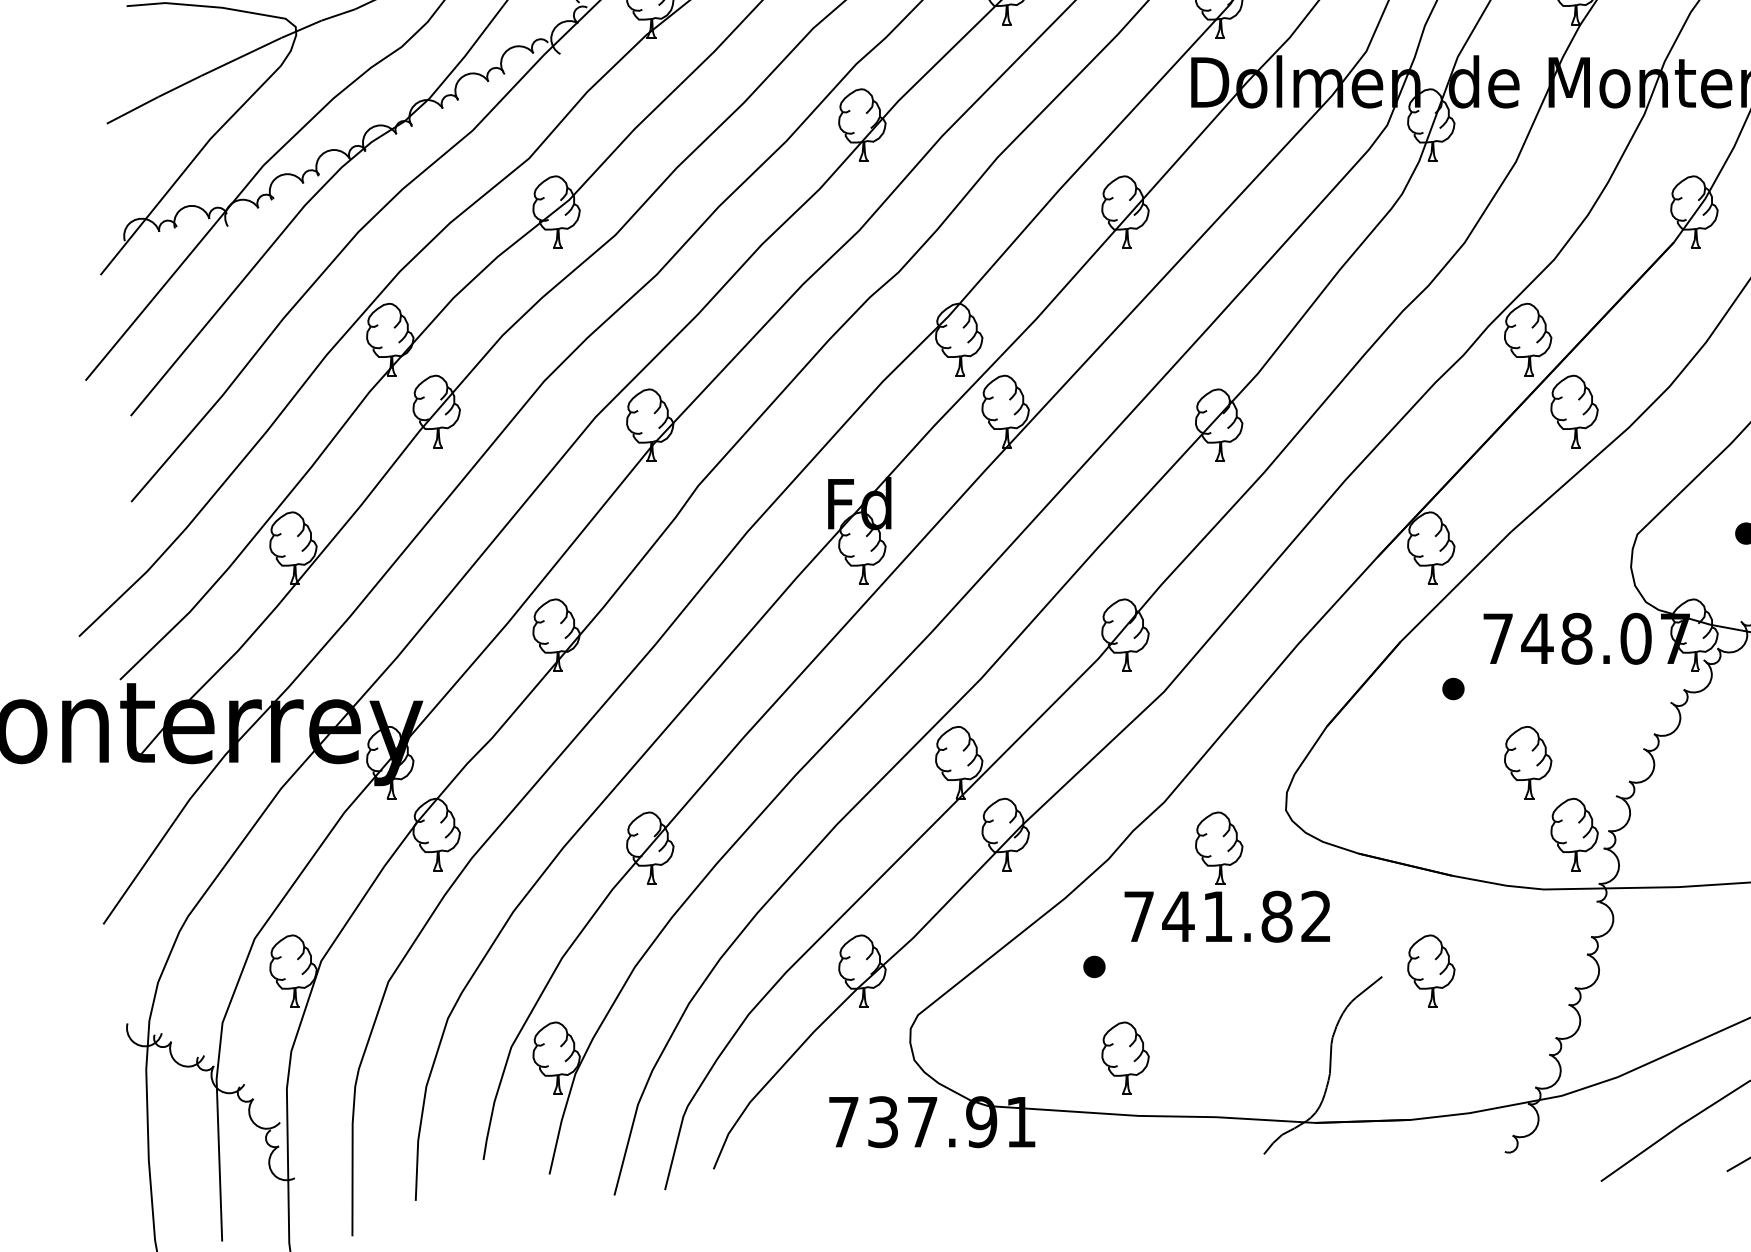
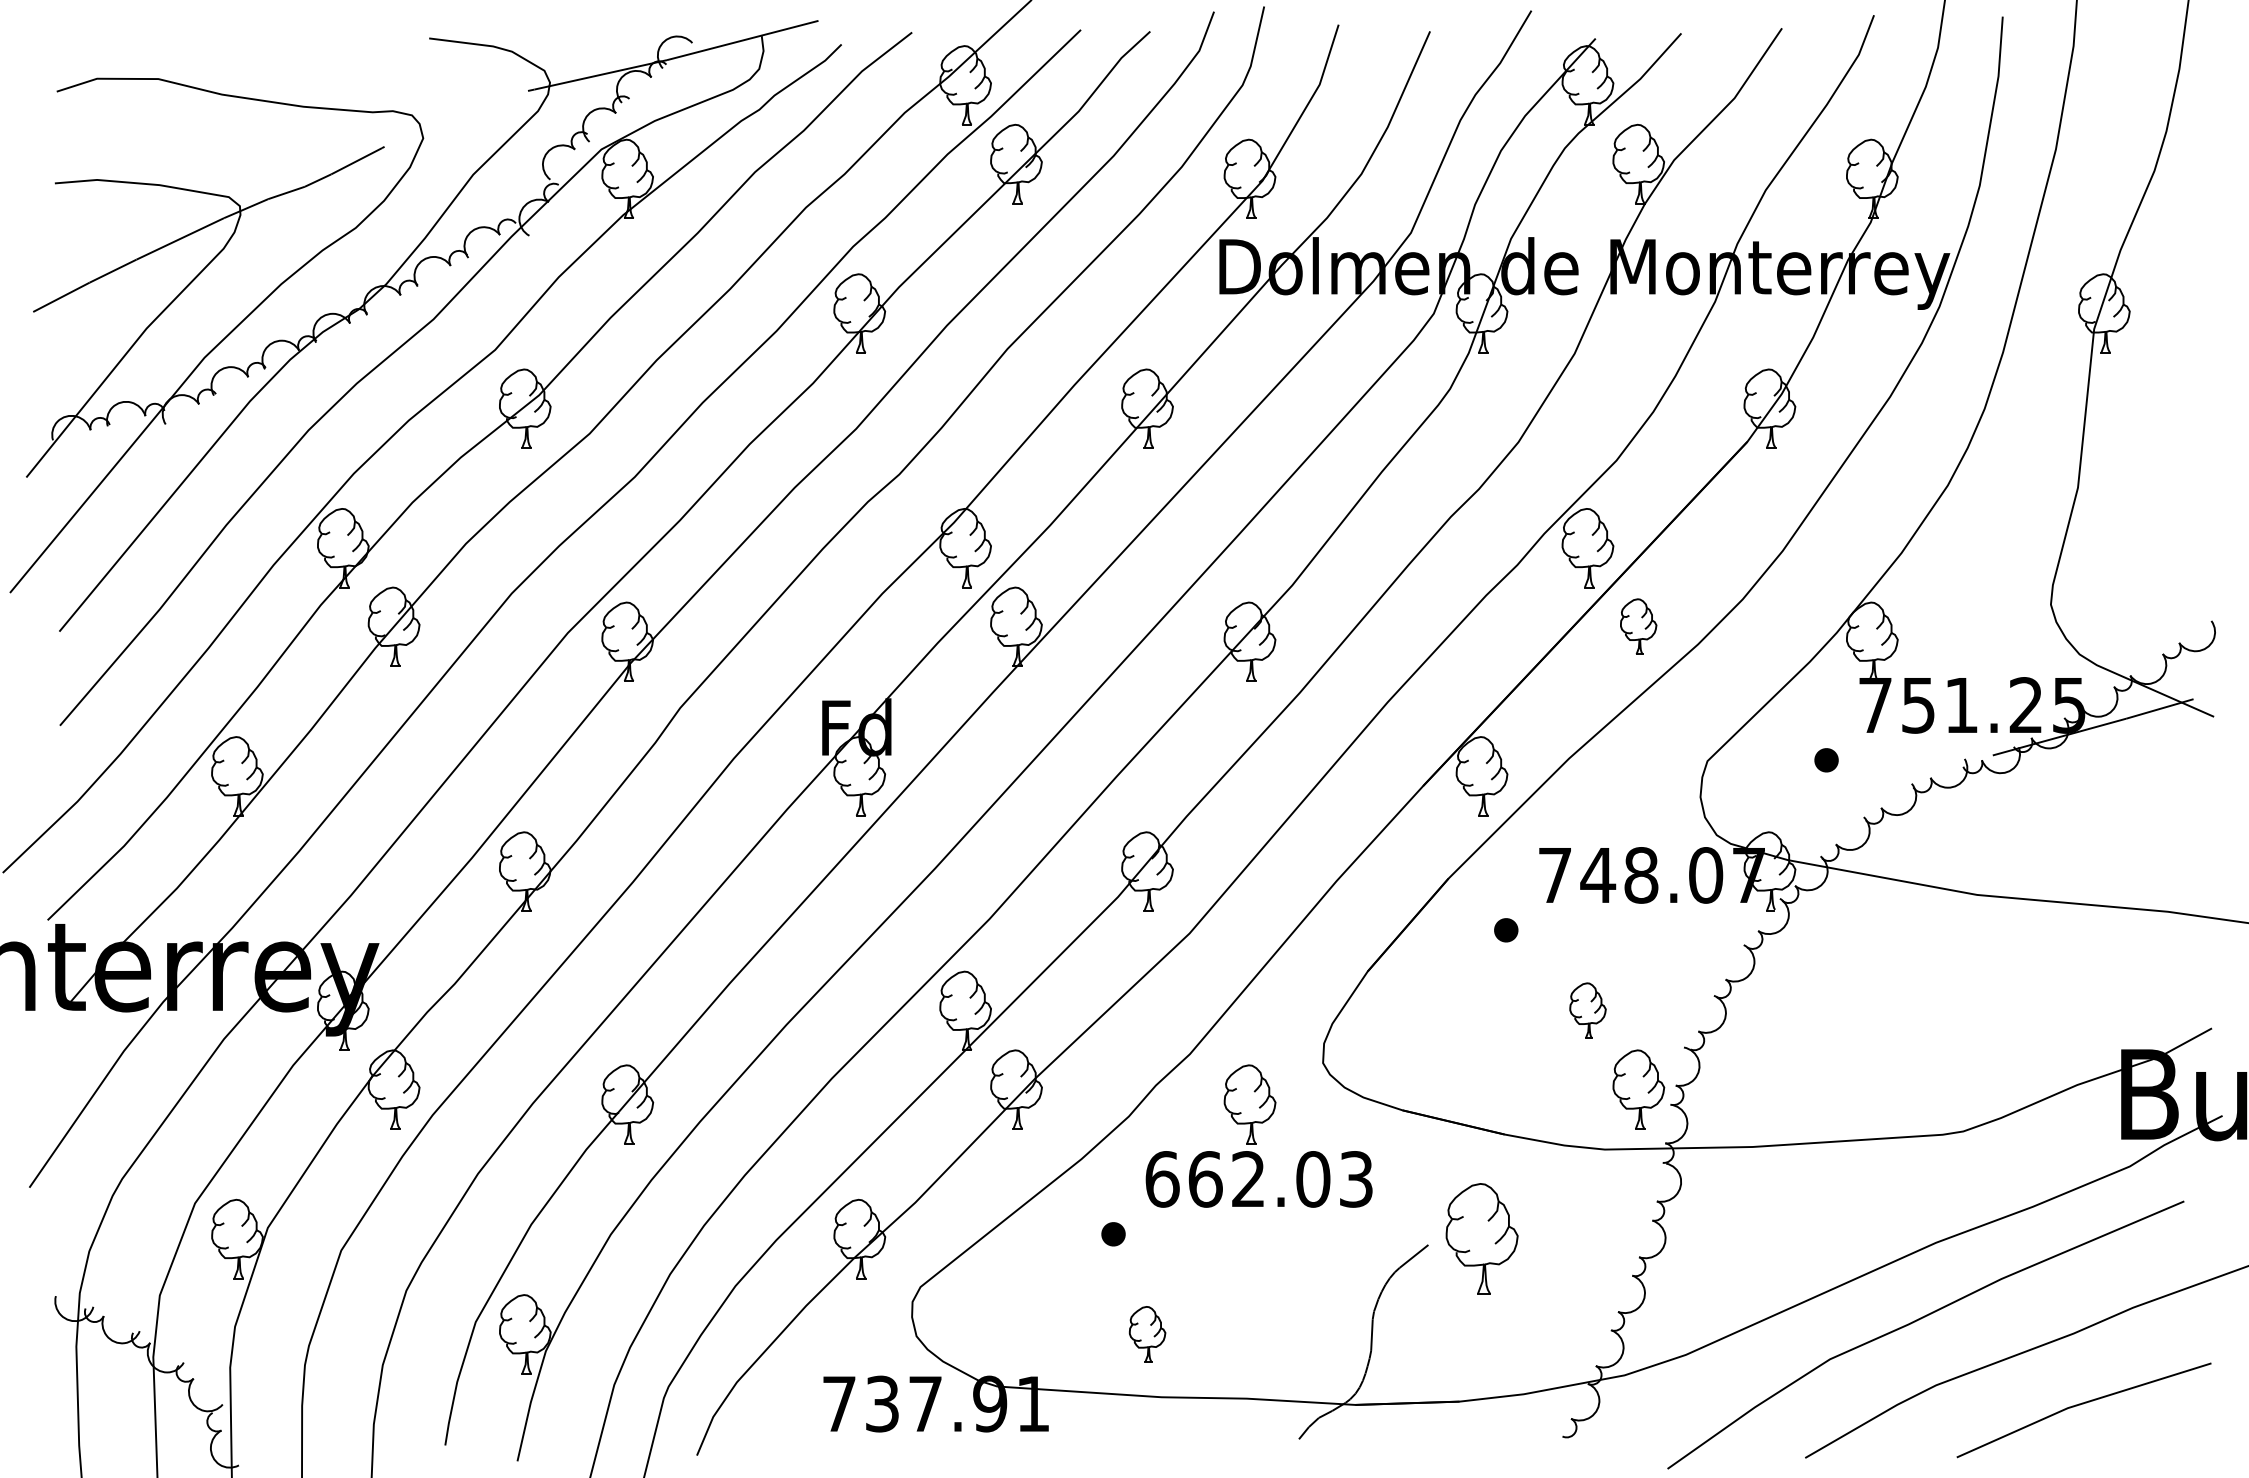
part: (1574, 411) -> (1638, 626), size x0.7
part: (1527, 762) -> (1587, 1010), size x0.7
text: (1226, 916) -> (1258, 1179), 741.82 -> 662.03
part: (1430, 971) -> (1481, 1239), size x1.4
part: (1125, 1058) -> (1147, 1334), size x0.7

